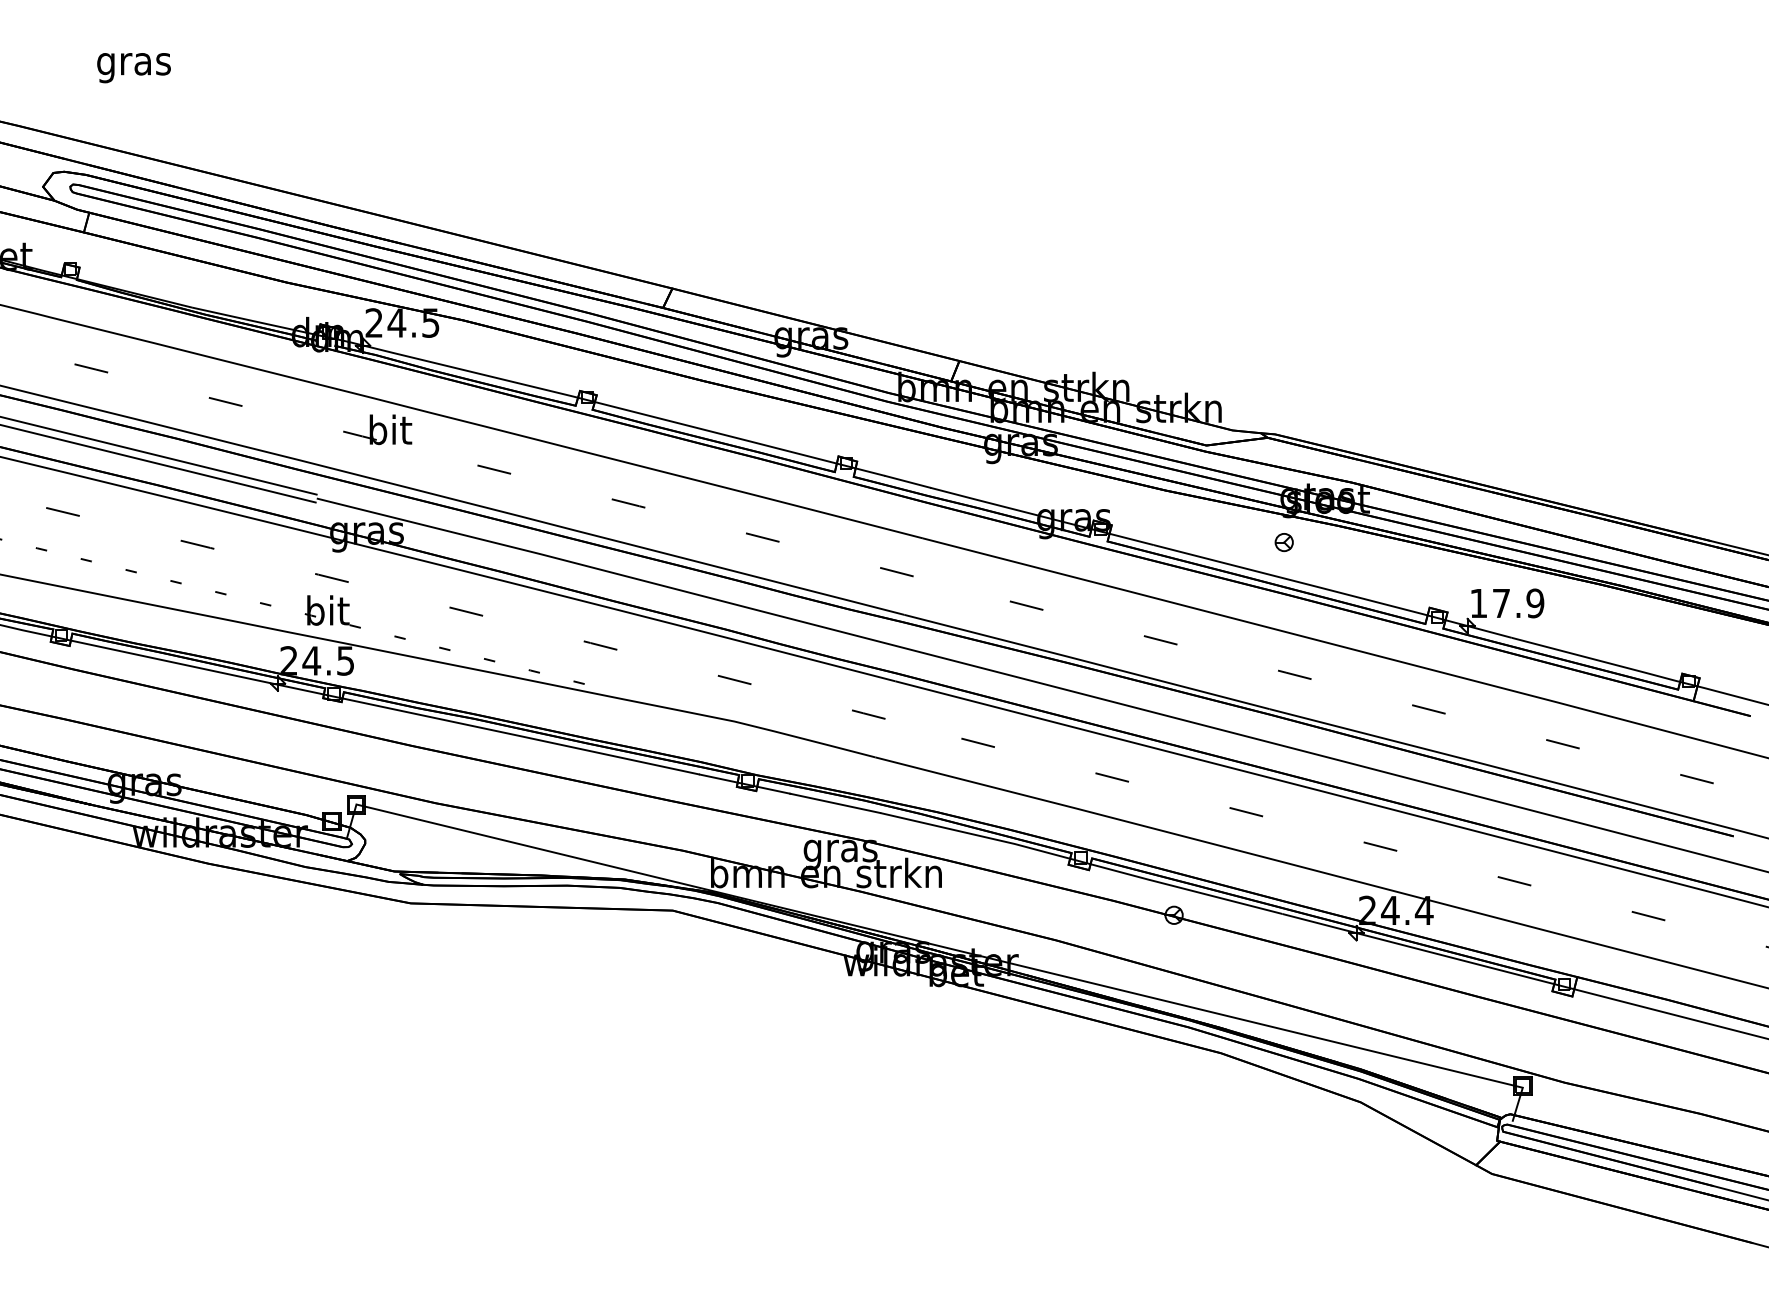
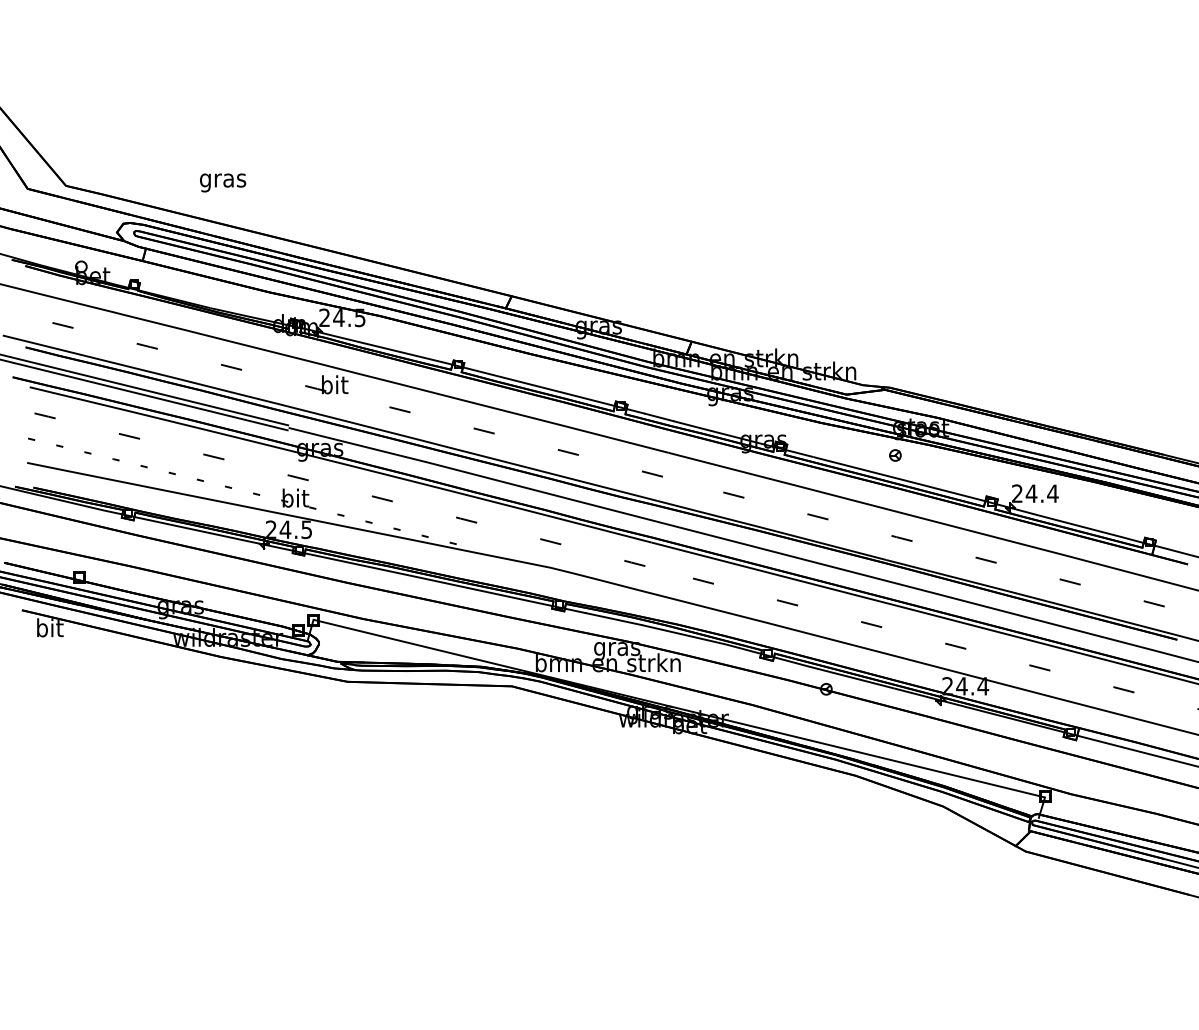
text: (134, 67) -> (223, 182), moved
text: (1507, 603) -> (1035, 493), 17.9 -> 24.4

